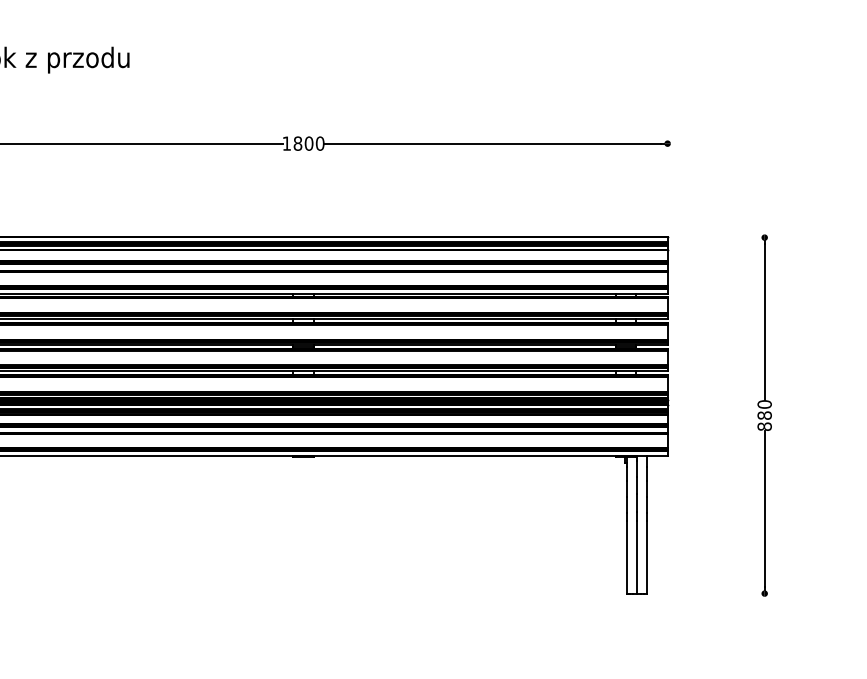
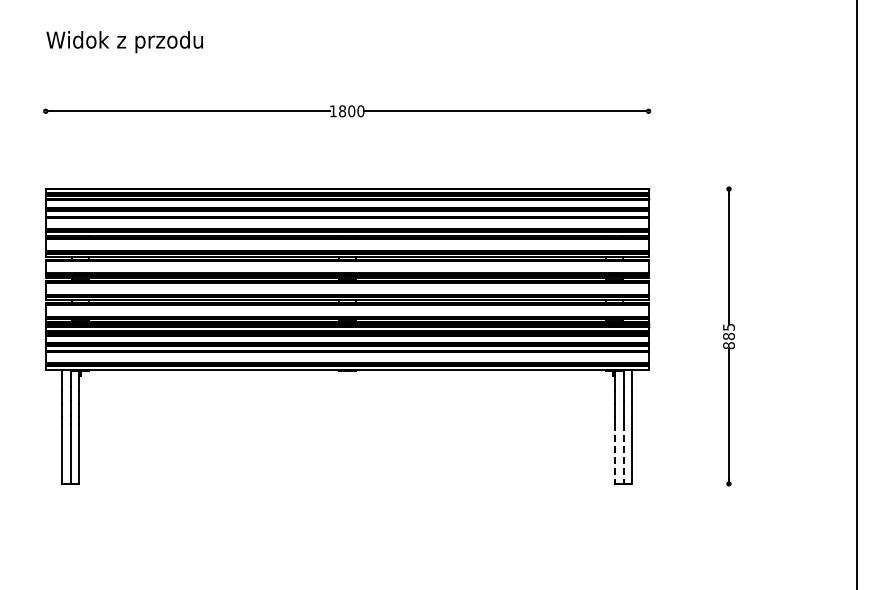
text: (764, 403) -> (728, 326), 880 -> 885
line: (627, 558) -> (615, 454), solid -> dashed
line: (637, 558) -> (623, 454), solid -> dashed

